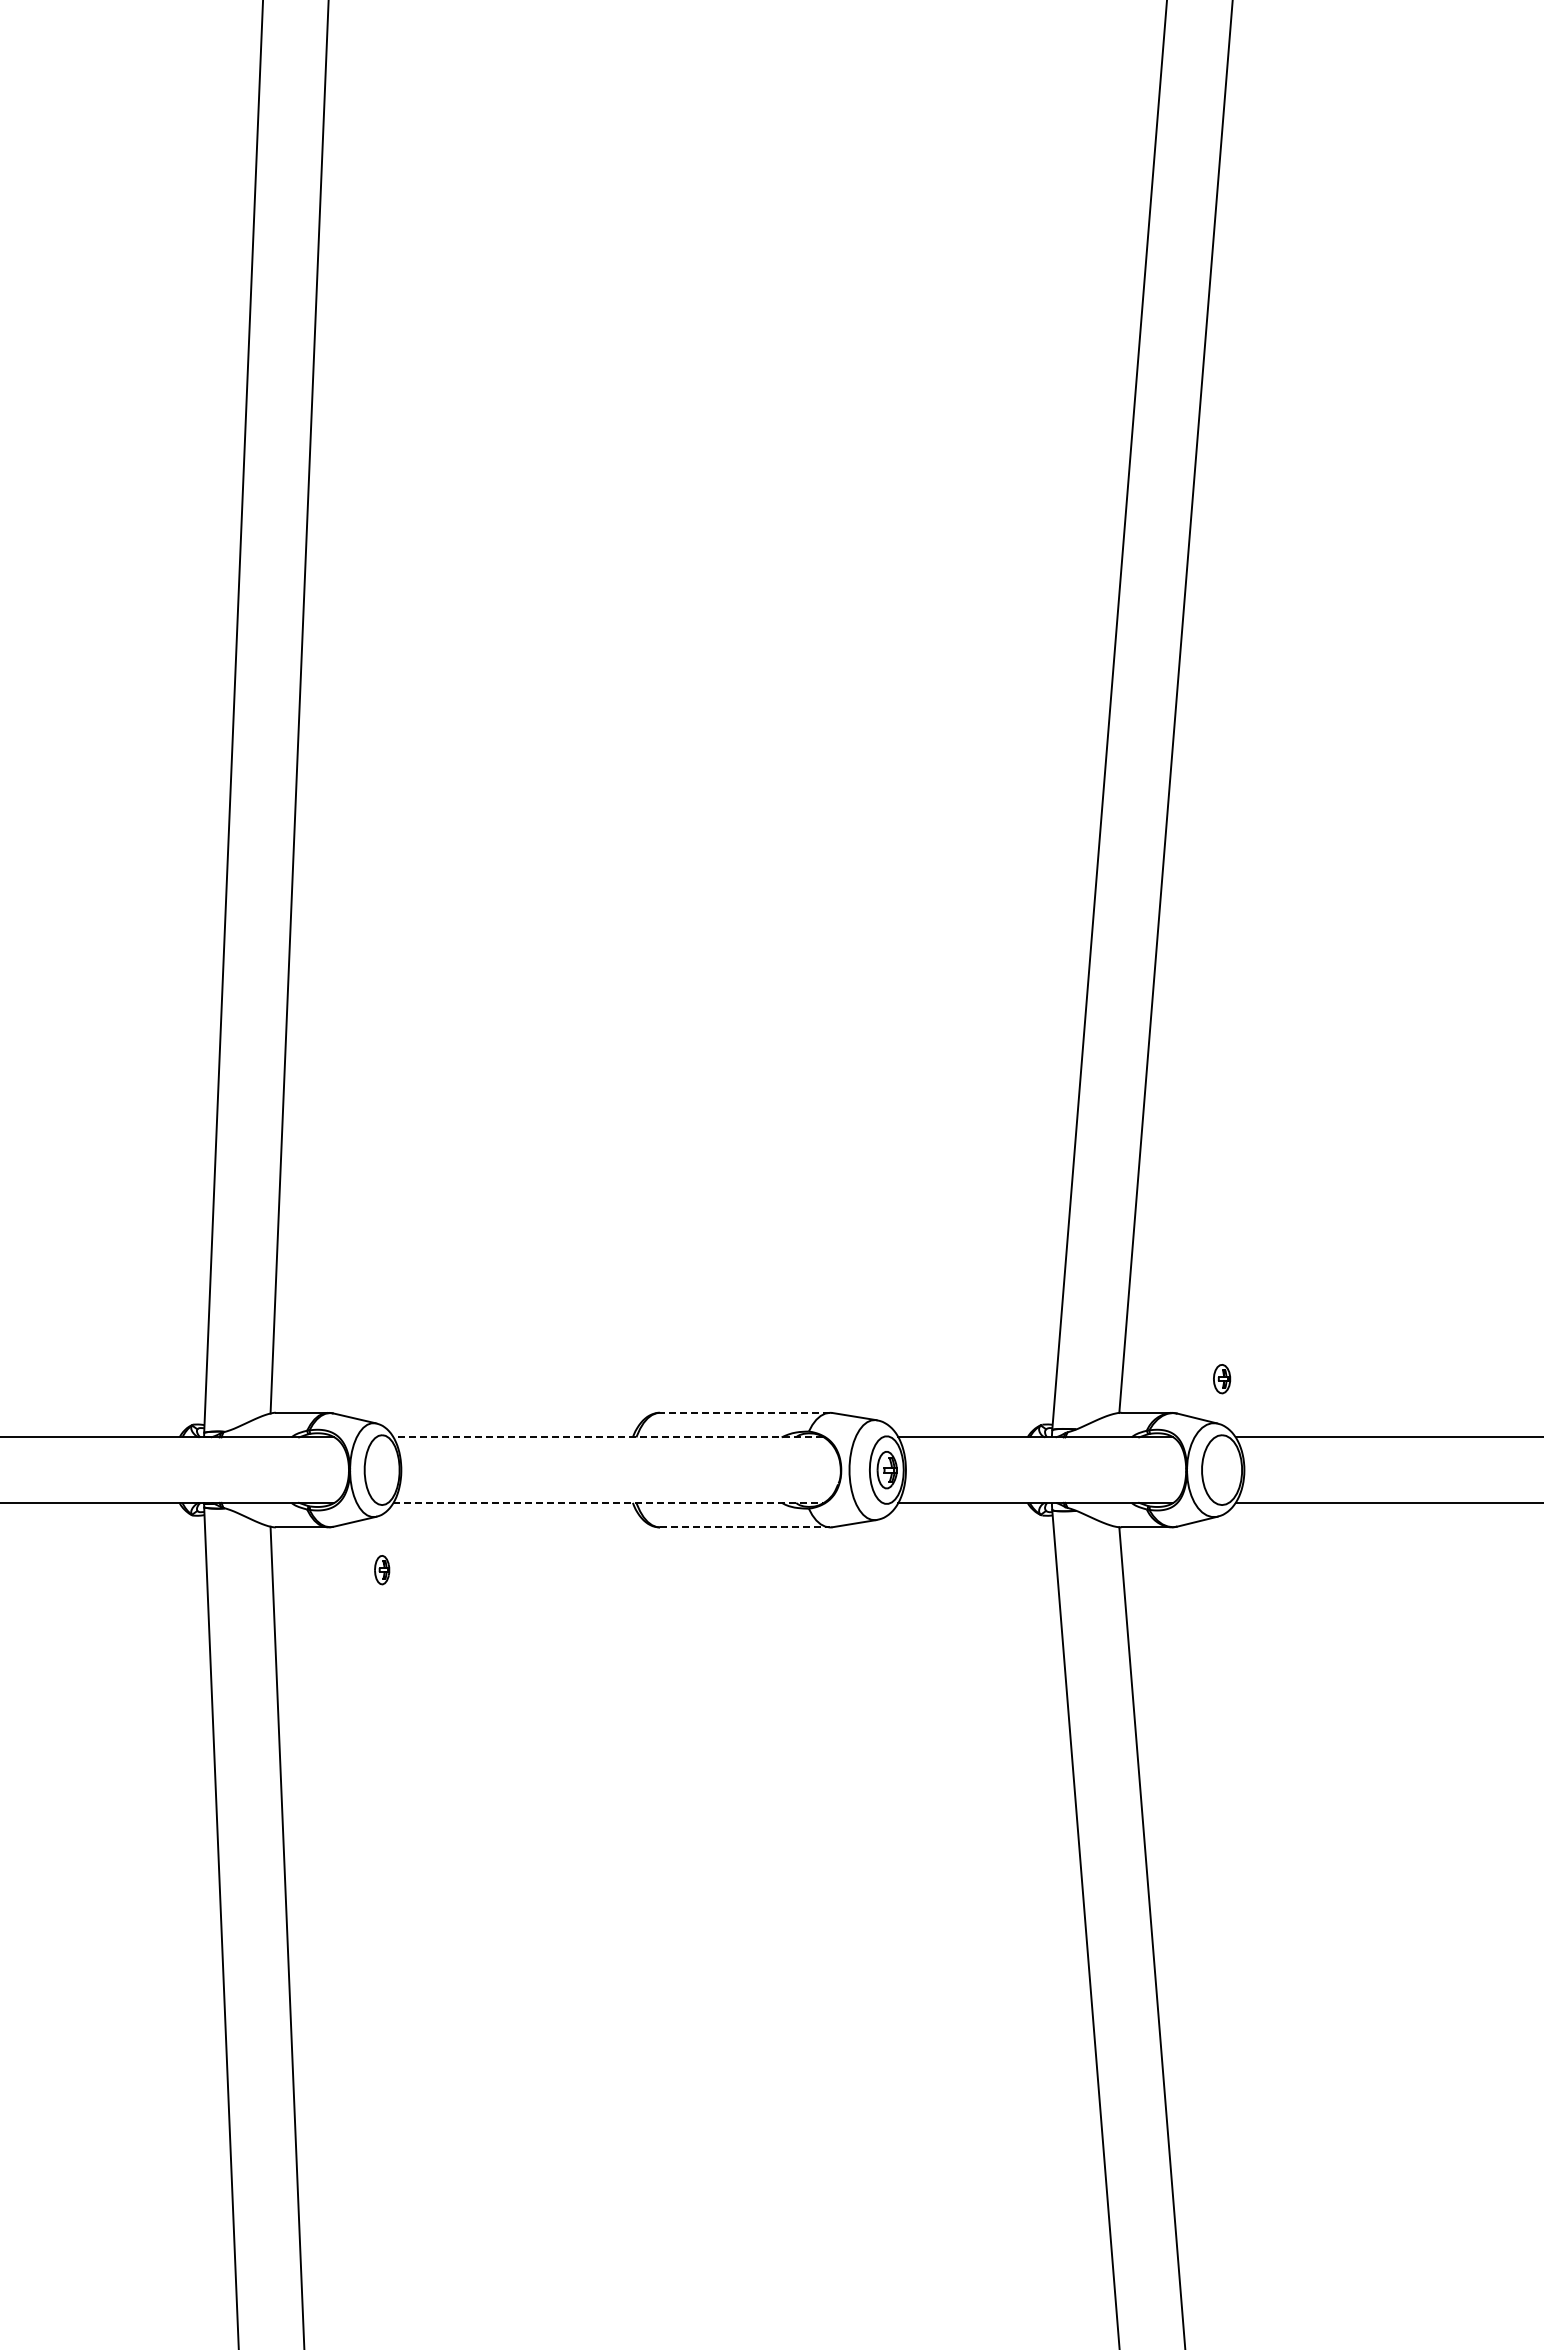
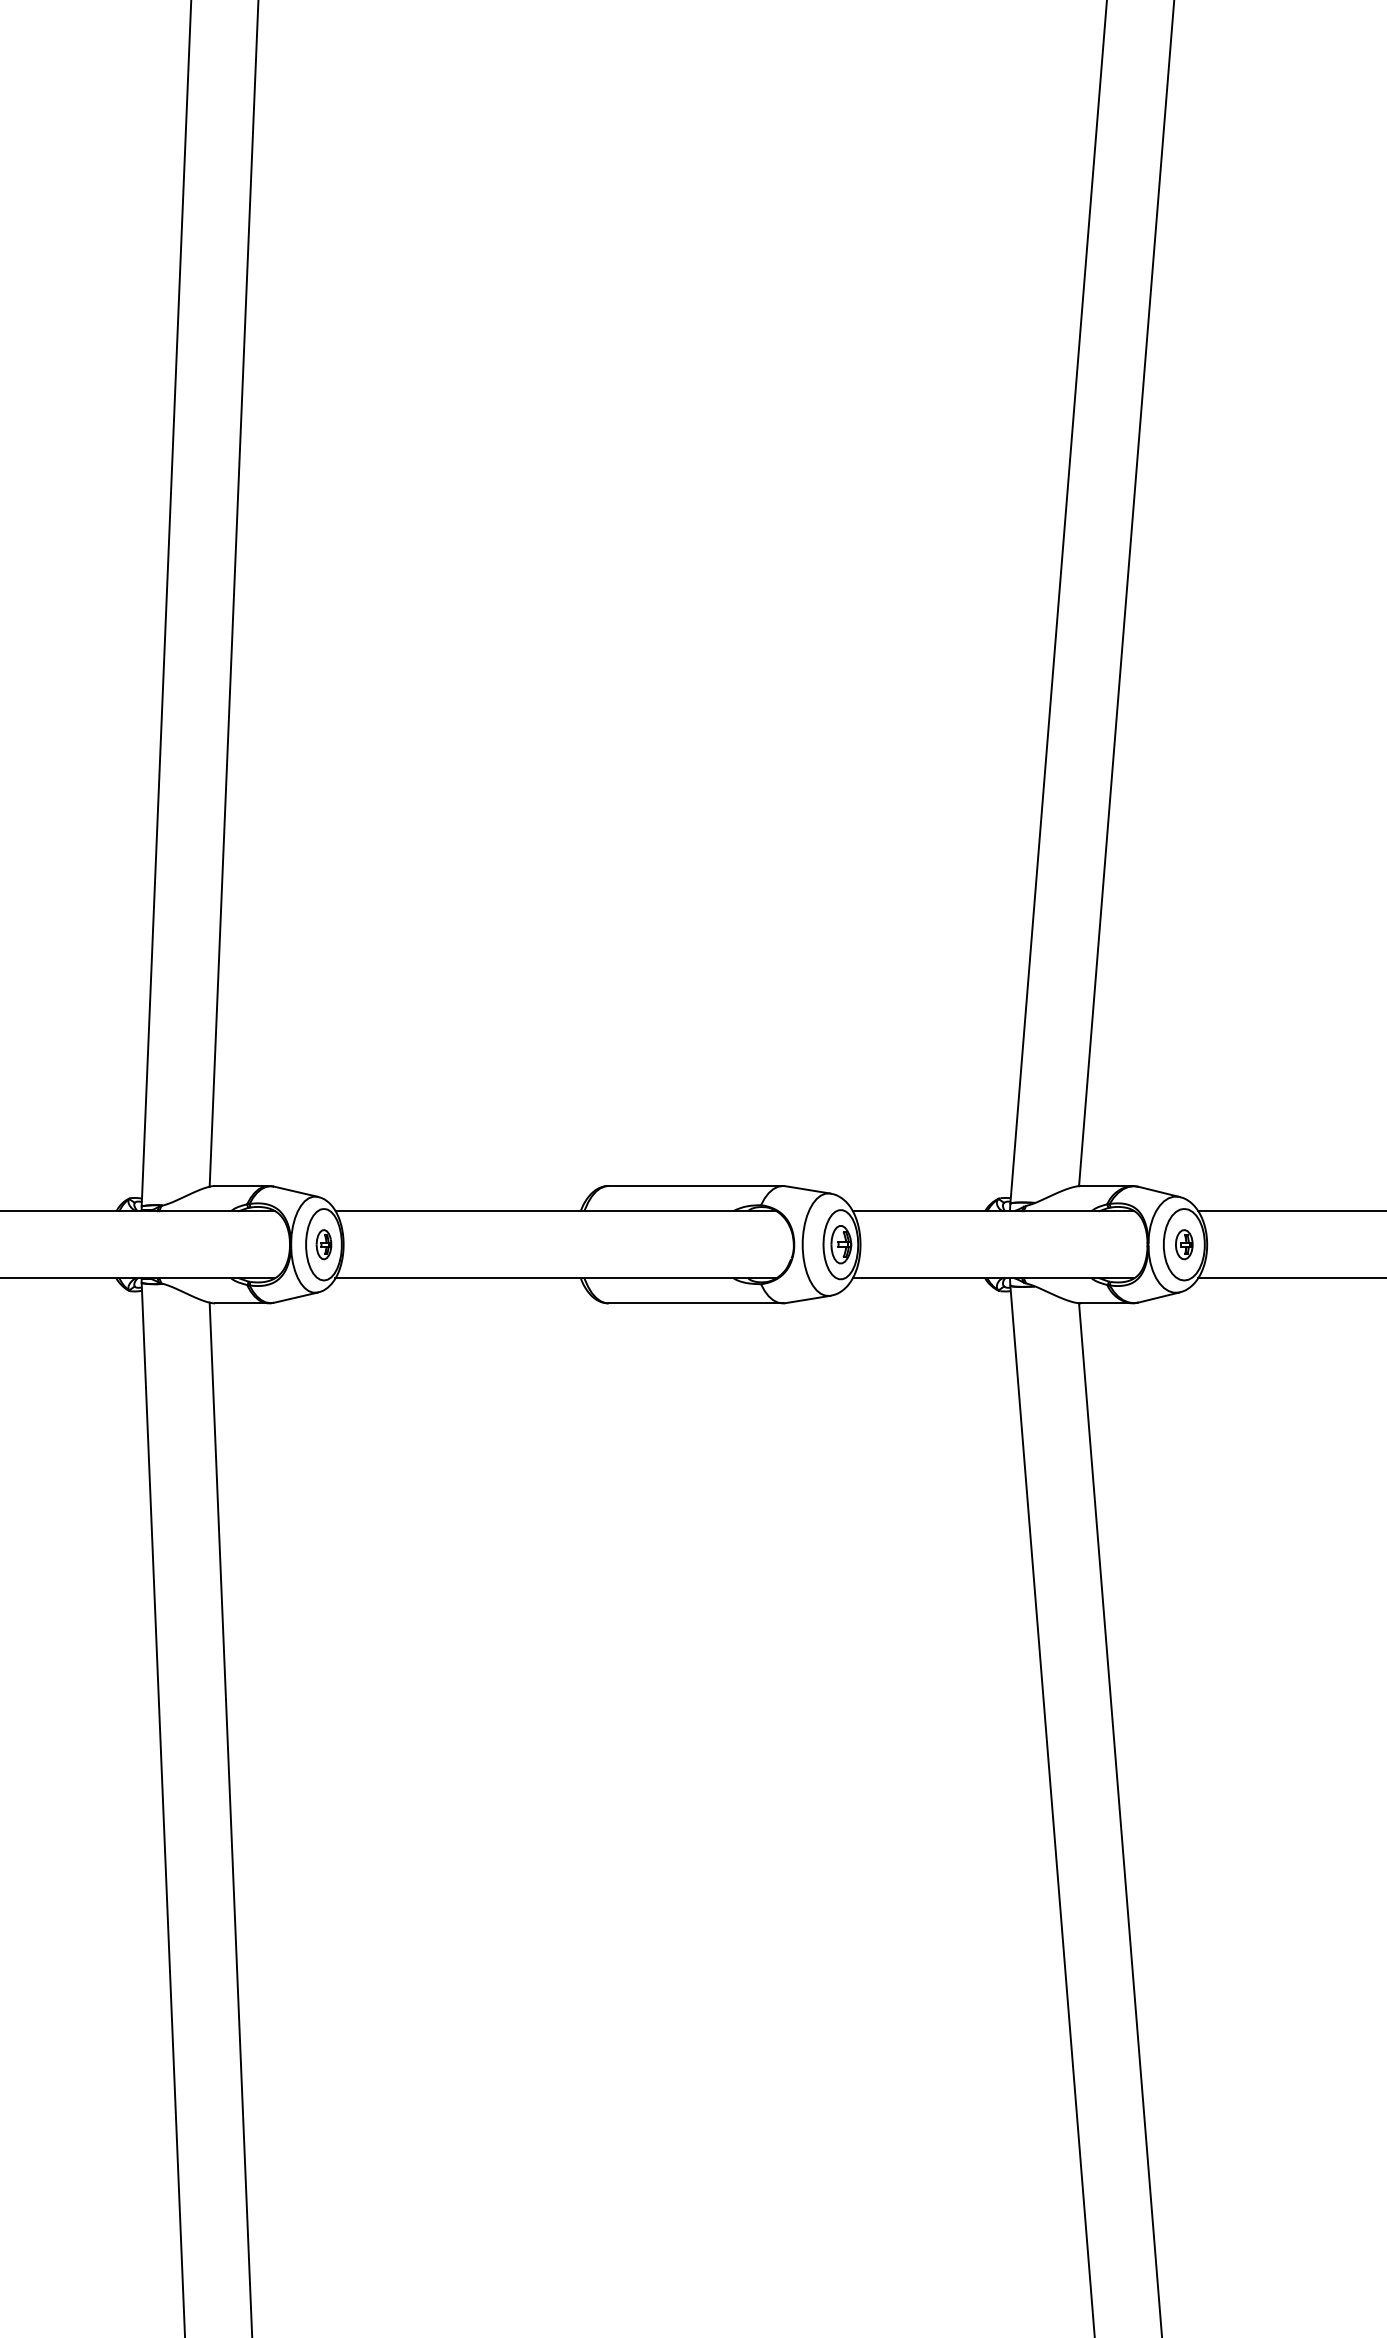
part: (1222, 1379) -> (1184, 1245), moved
line: (744, 1412) -> (695, 1185), dashed -> solid
line: (608, 1437) -> (555, 1211), dashed -> solid
line: (608, 1502) -> (555, 1277), dashed -> solid
line: (745, 1527) -> (696, 1303), dashed -> solid
part: (382, 1570) -> (324, 1245), moved

